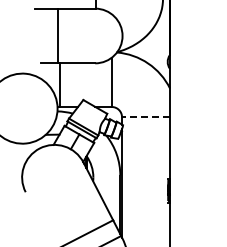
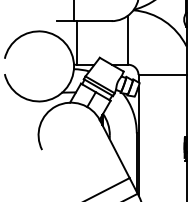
line: (145, 117) -> (161, 75), dashed -> solid

